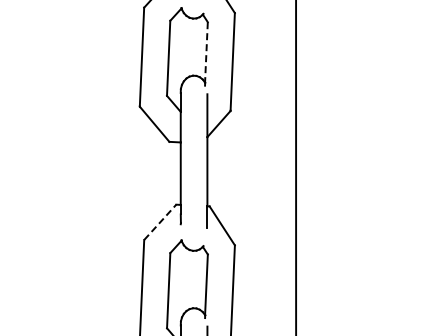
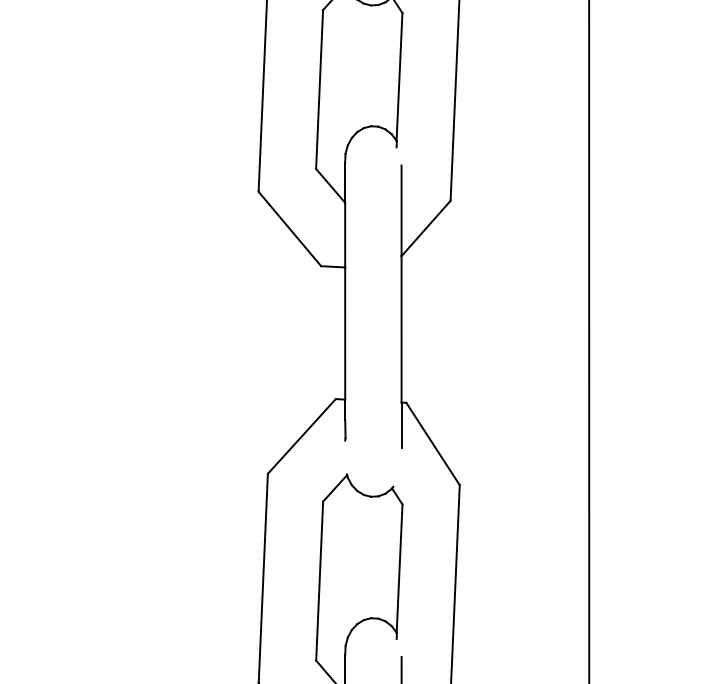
line: (206, 52) -> (399, 77), dashed -> solid
line: (160, 222) -> (302, 436), dashed -> solid

